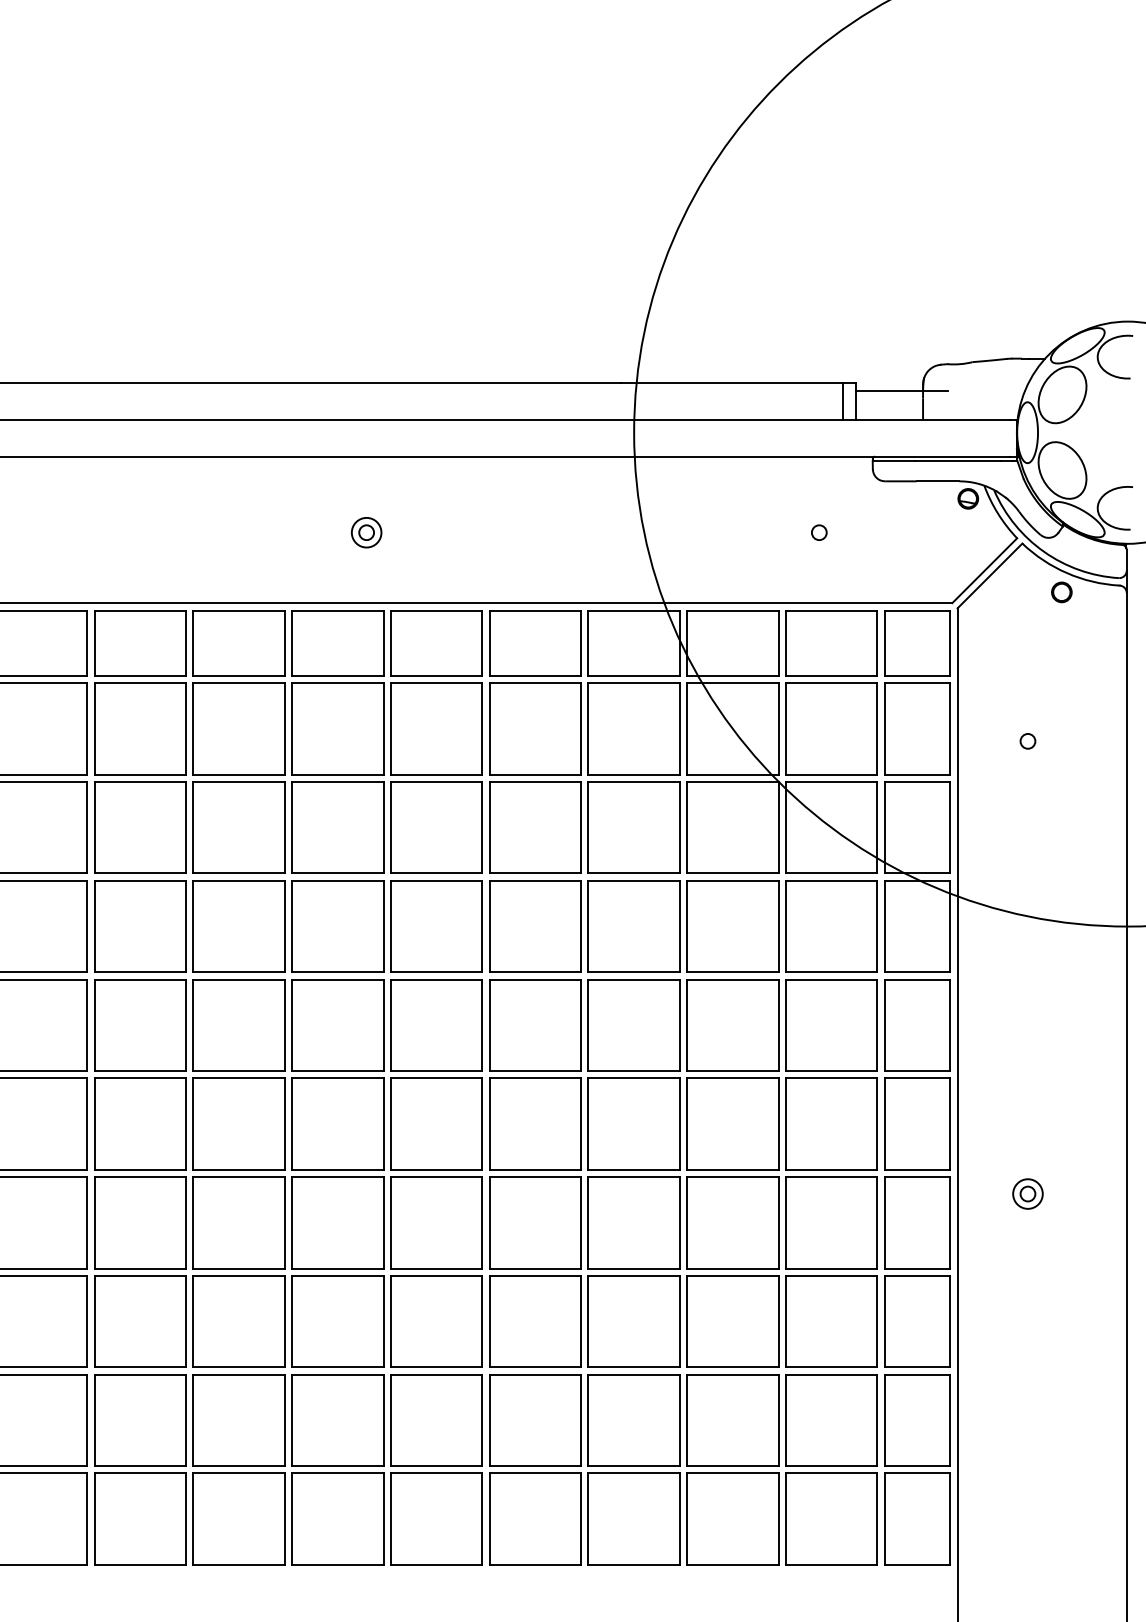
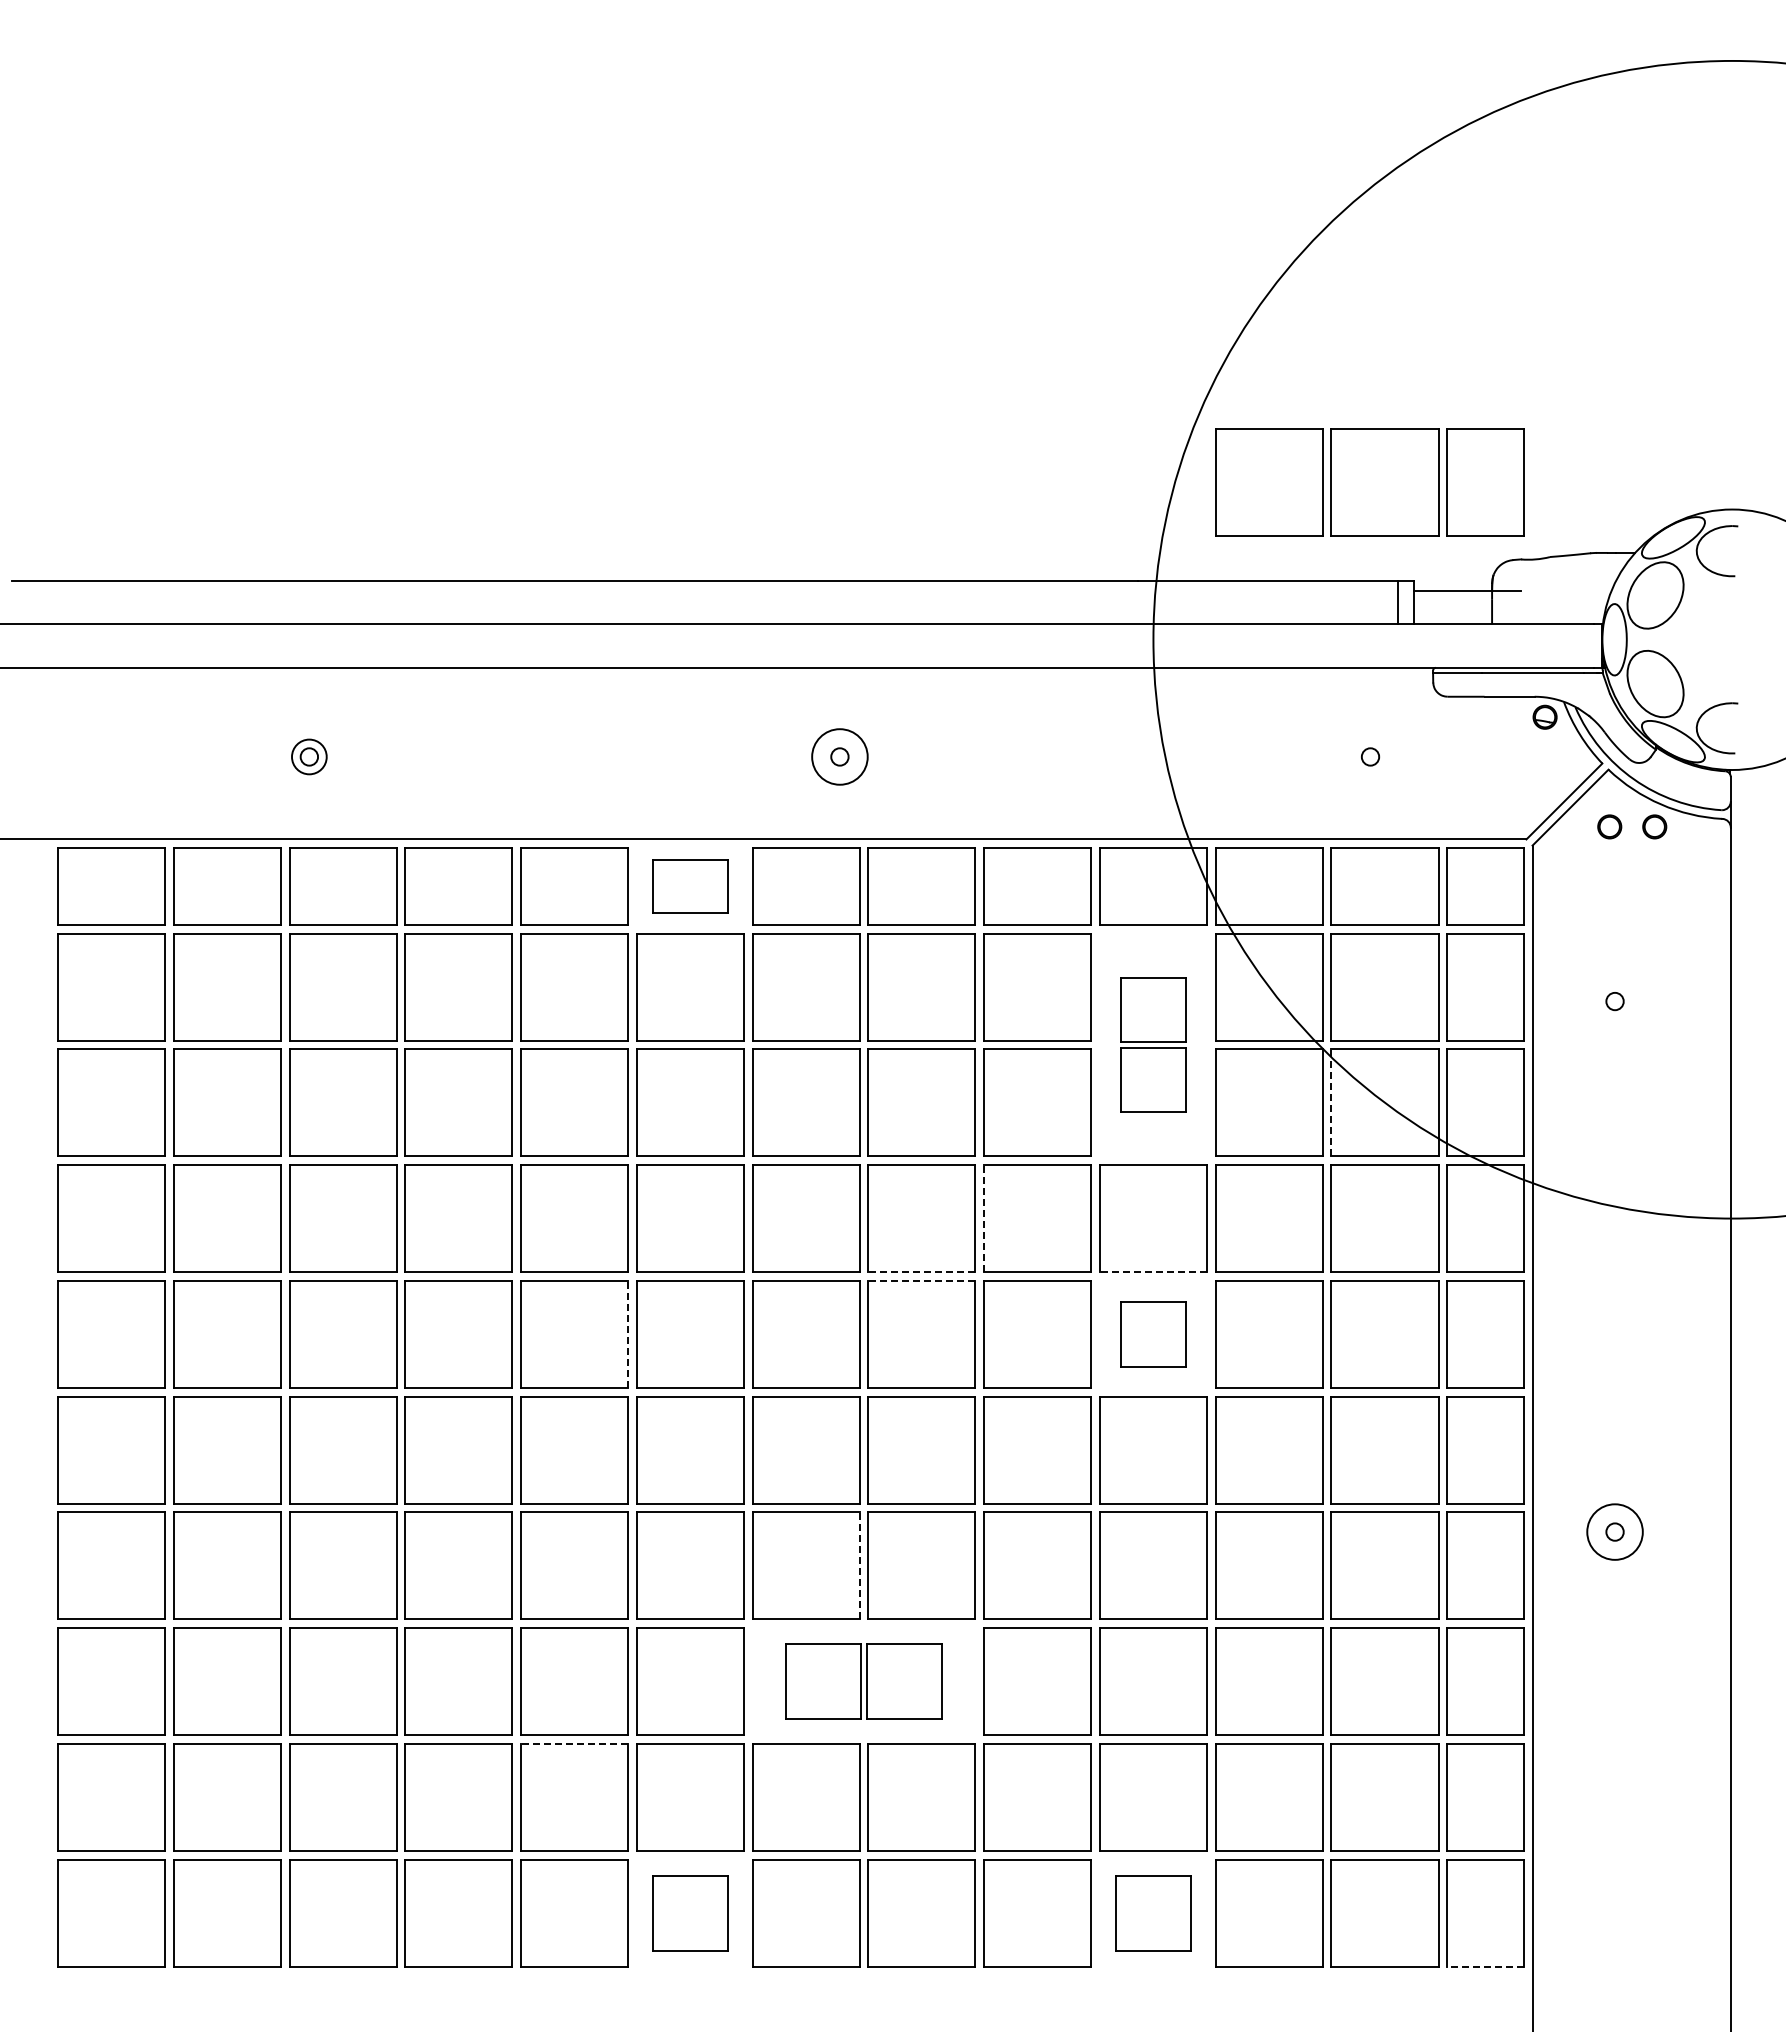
part: (818, 298) -> (1369, 482), added
circle: (366, 532) -> (839, 756), size x1.6
circle: (1023, 592) -> (1609, 826), added
part: (239, 643) -> (690, 886), size x0.7
part: (634, 778) -> (1153, 1044), size x0.6
line: (786, 827) -> (1331, 1102), solid -> dashed
line: (489, 926) -> (984, 1218), solid -> dashed
line: (436, 972) -> (921, 1272), solid -> dashed
line: (634, 972) -> (1153, 1272), solid -> dashed
line: (436, 979) -> (921, 1280), solid -> dashed
line: (186, 1025) -> (628, 1334), solid -> dashed
part: (634, 1025) -> (1153, 1334), size x0.6
circle: (1027, 1193) -> (1614, 1531), size x1.6
line: (383, 1222) -> (859, 1565), solid -> dashed
part: (386, 1321) -> (863, 1681), size x0.7
line: (140, 1374) -> (574, 1743), solid -> dashed
part: (239, 1519) -> (690, 1913), size x0.7
part: (634, 1519) -> (1153, 1913), size x0.7
line: (917, 1564) -> (1485, 1966), solid -> dashed

